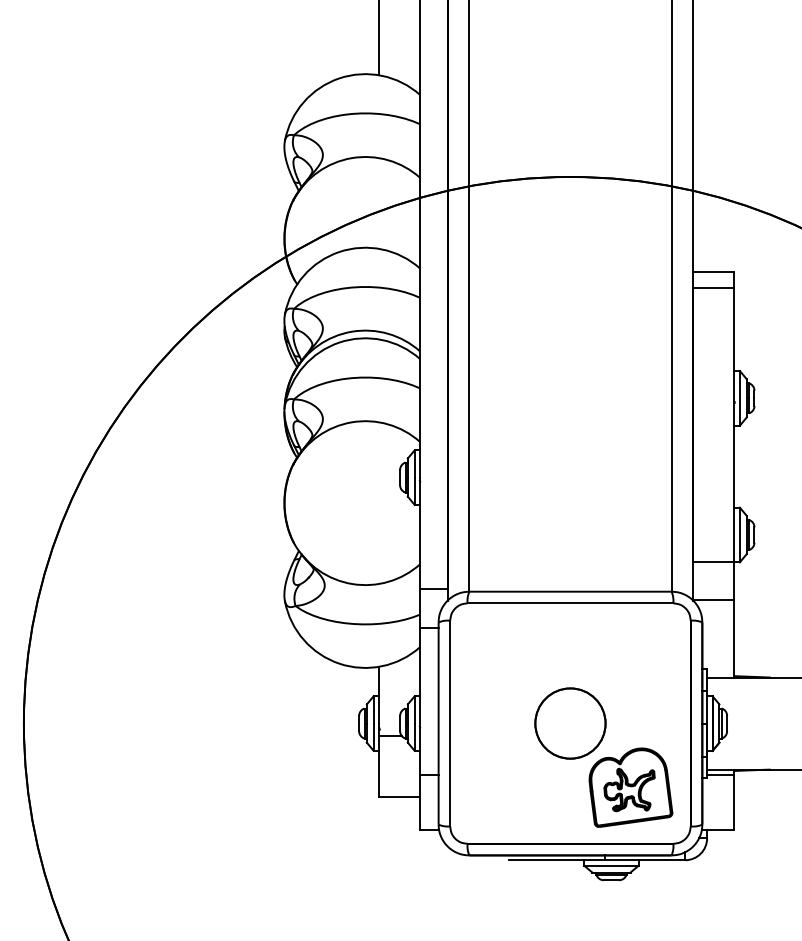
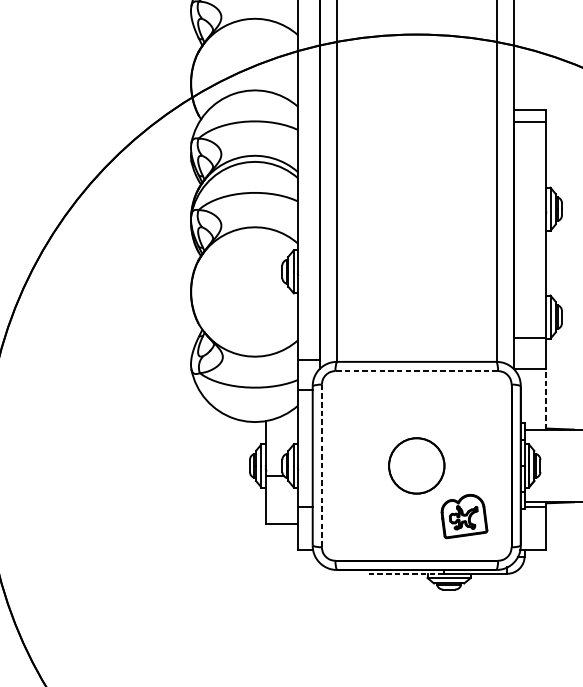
line: (570, 603) -> (416, 371), solid -> dashed
line: (734, 638) -> (546, 398), solid -> dashed
line: (450, 723) -> (322, 465), solid -> dashed
part: (630, 787) -> (464, 516), size x0.7
line: (556, 860) -> (405, 574), solid -> dashed

